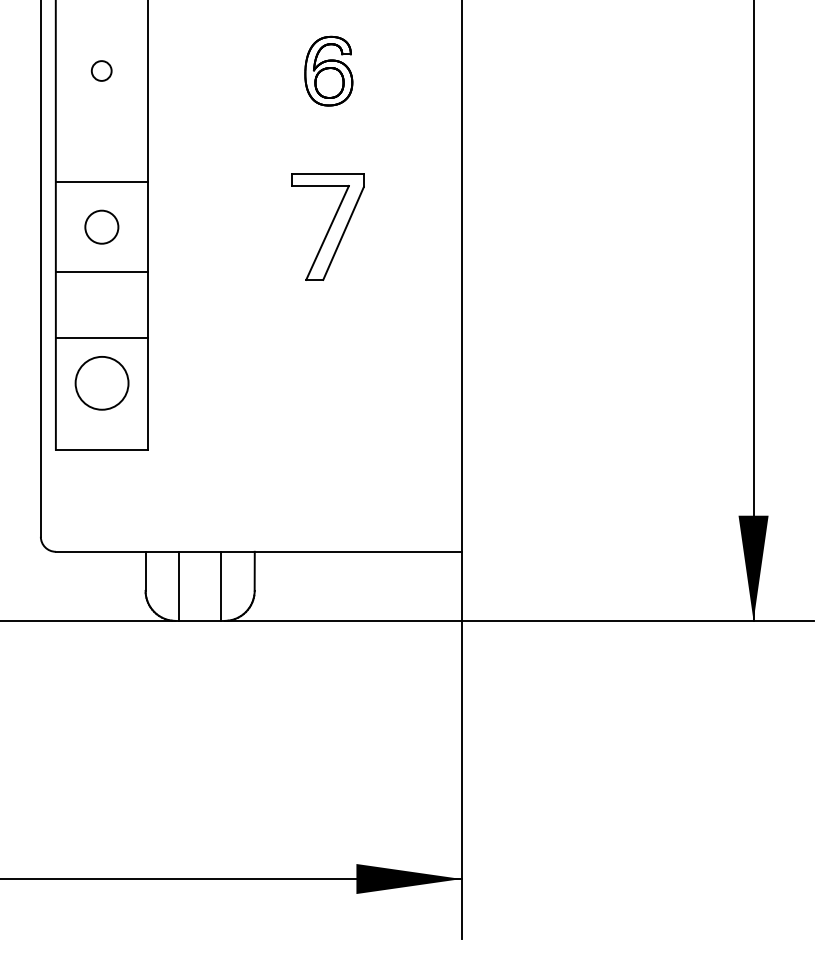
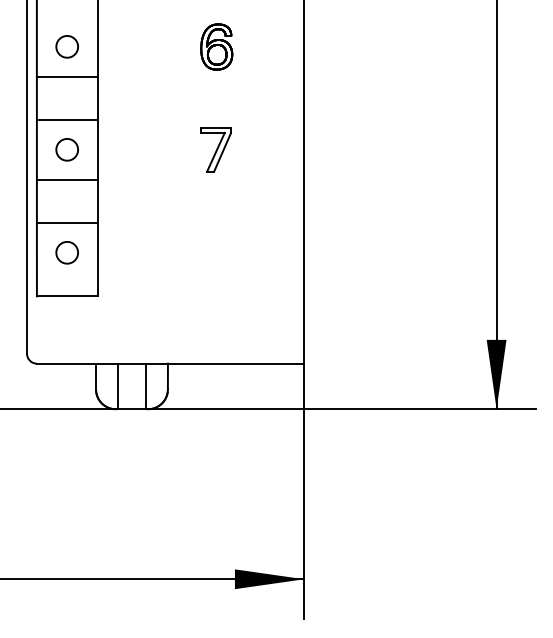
circle: (100, 70) -> (66, 46), size x1.67
line: (100, 115) -> (66, 76), added
part: (326, 226) -> (215, 149), size x0.62
circle: (100, 383) -> (66, 252), size x0.62

